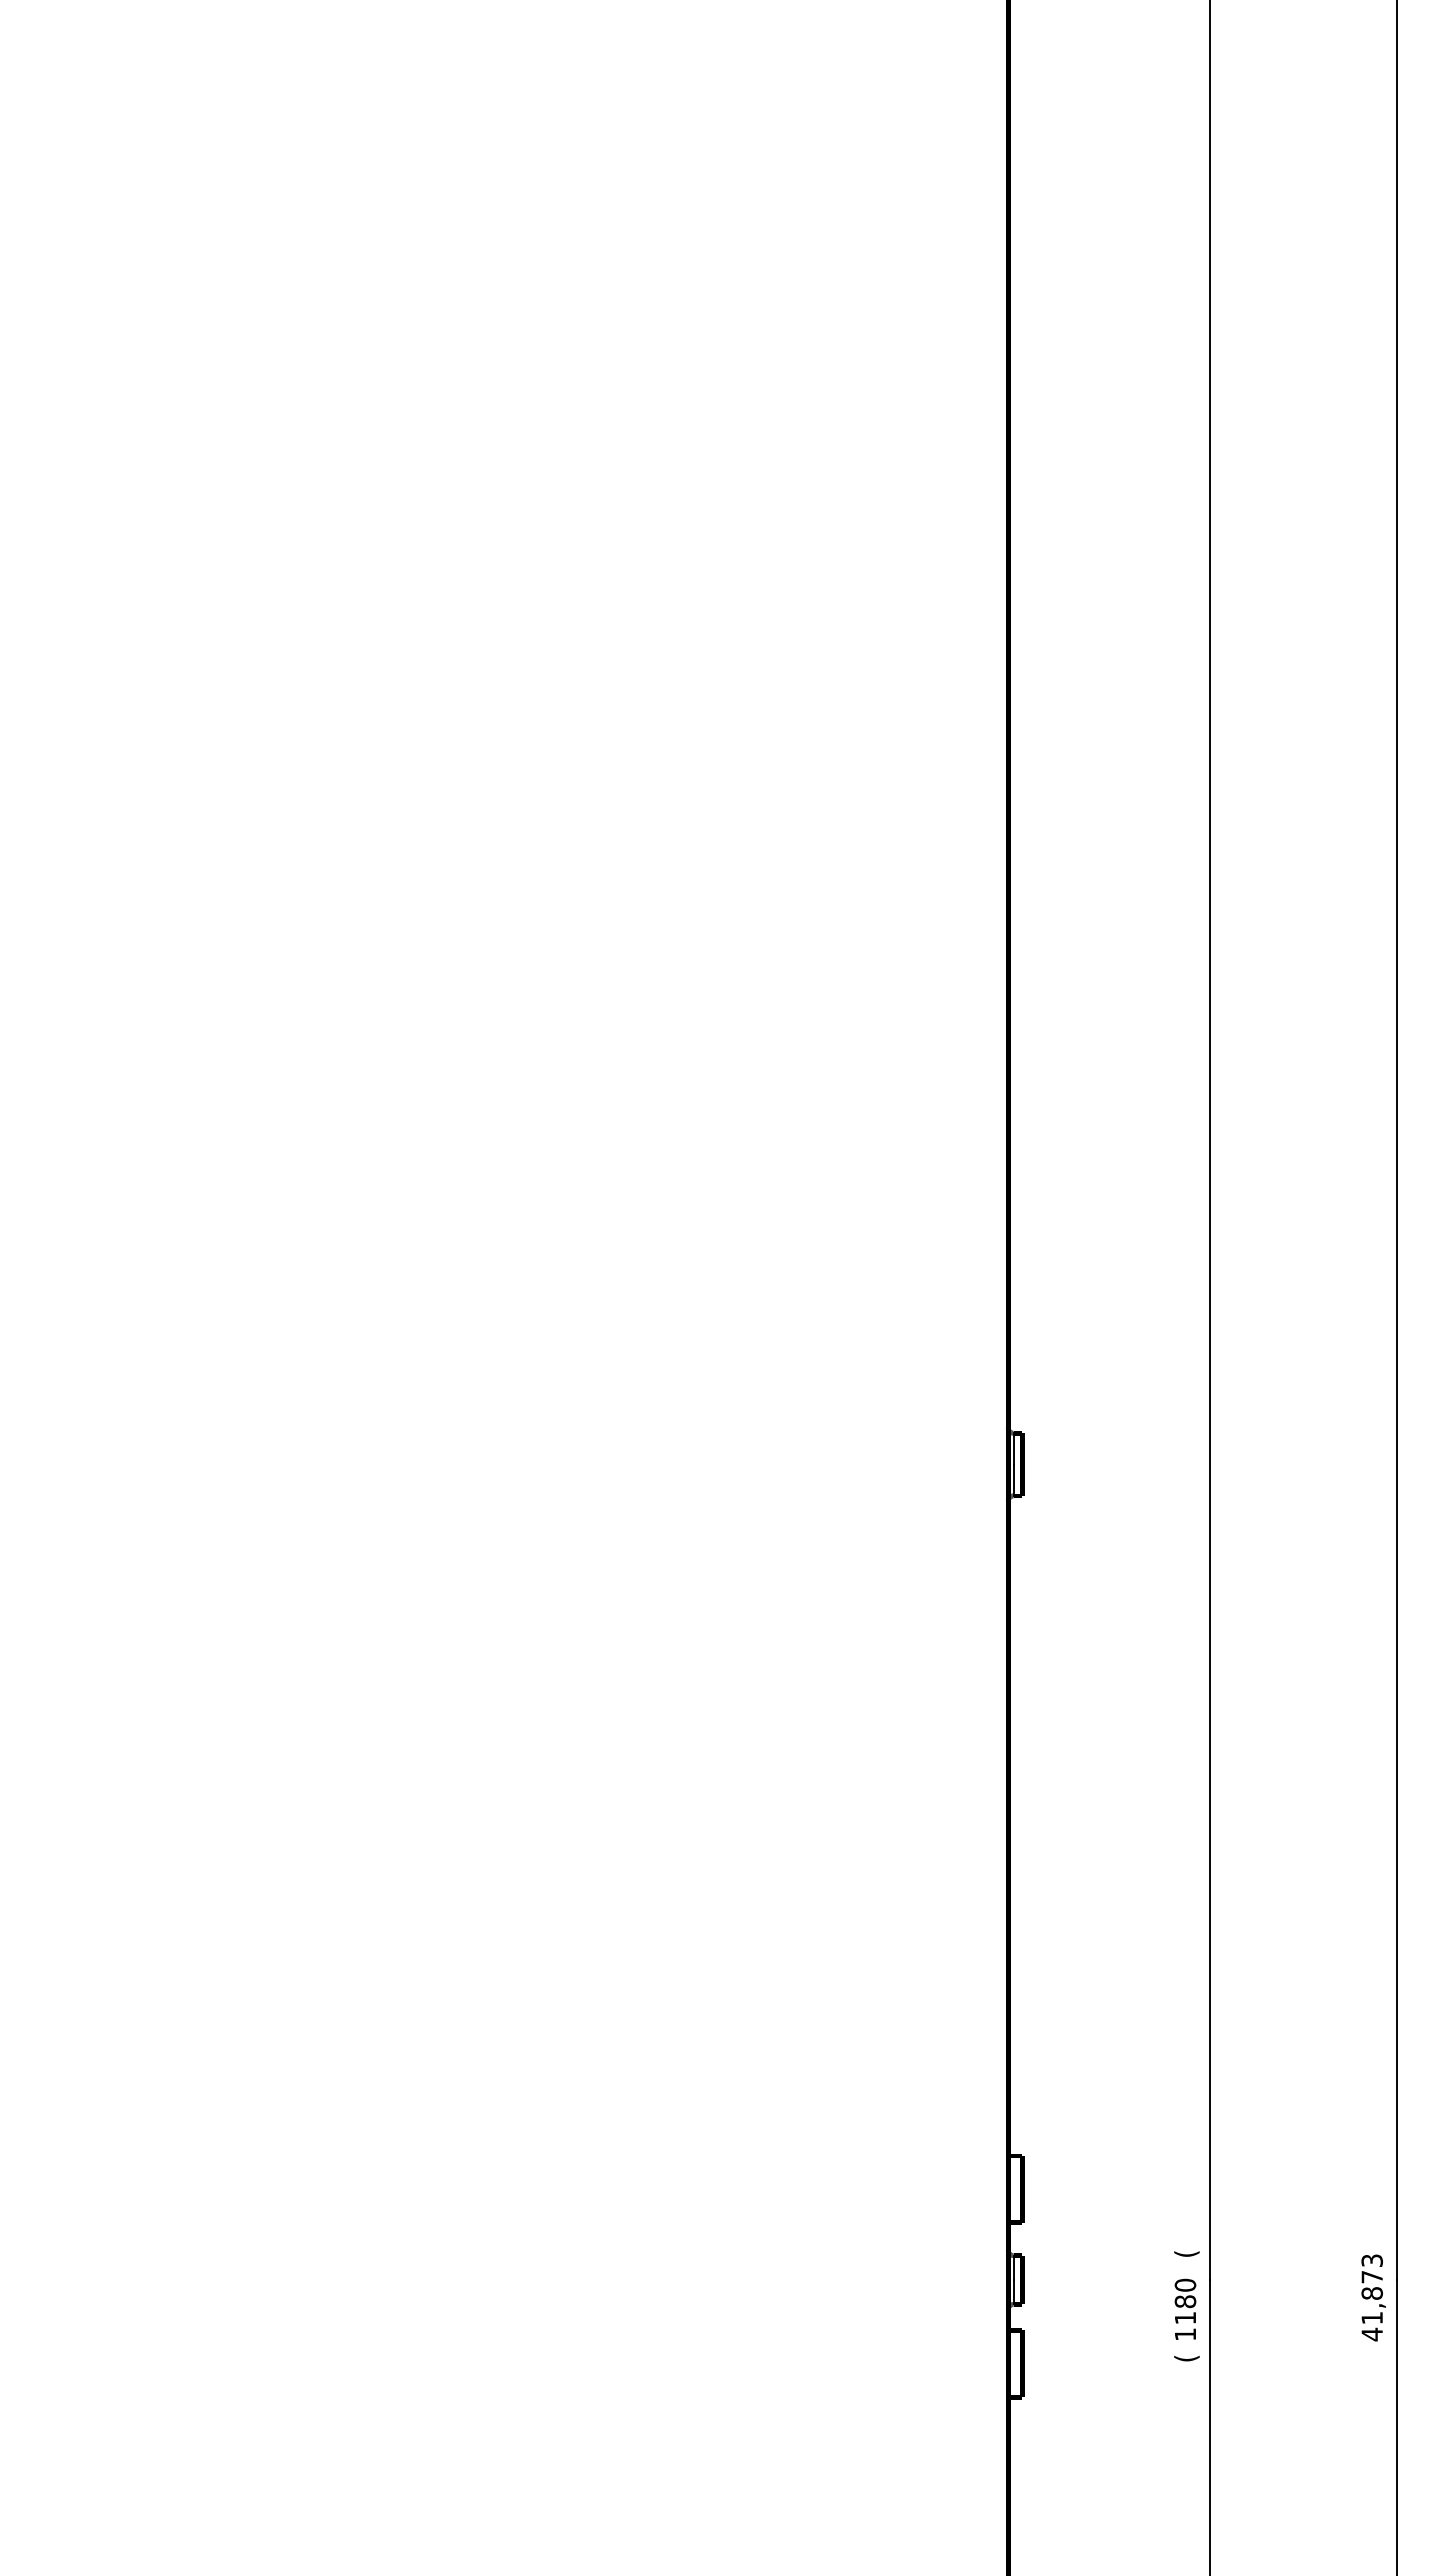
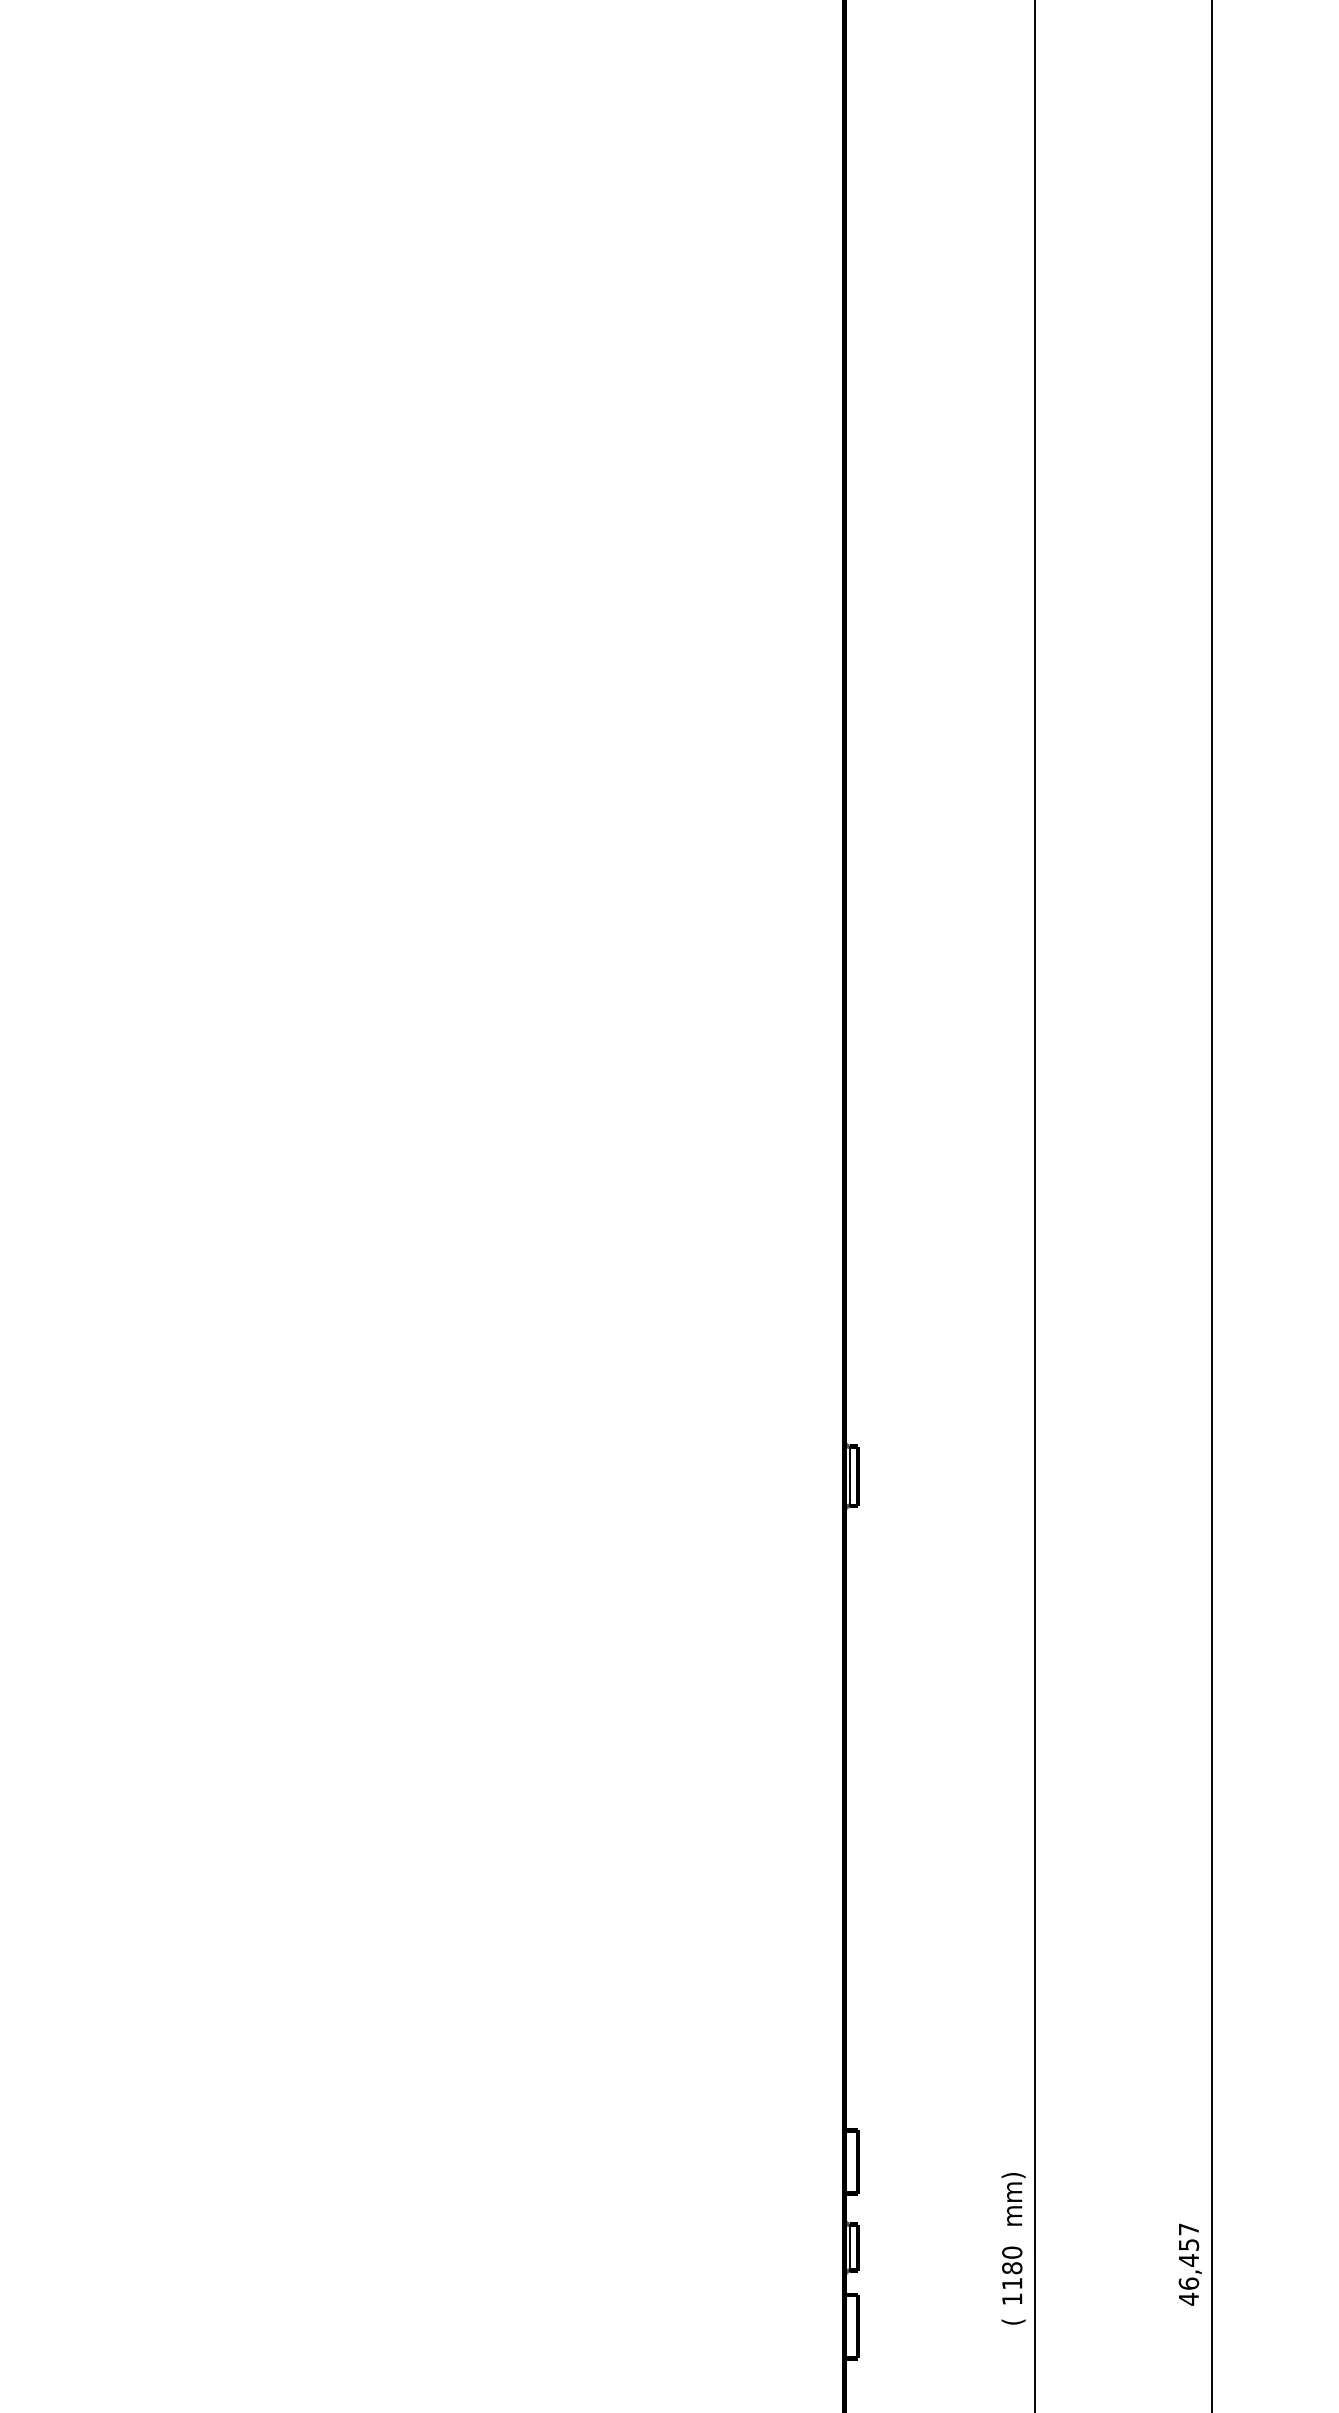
text: (1186, 2228) -> (1013, 2198), ( -> mm)
text: (1371, 2289) -> (1188, 2256), 41,873 -> 46,457

